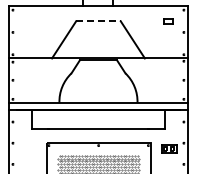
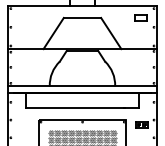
line: (98, 21) -> (82, 18), dashed -> solid
part: (168, 21) -> (141, 18), size x1.67

